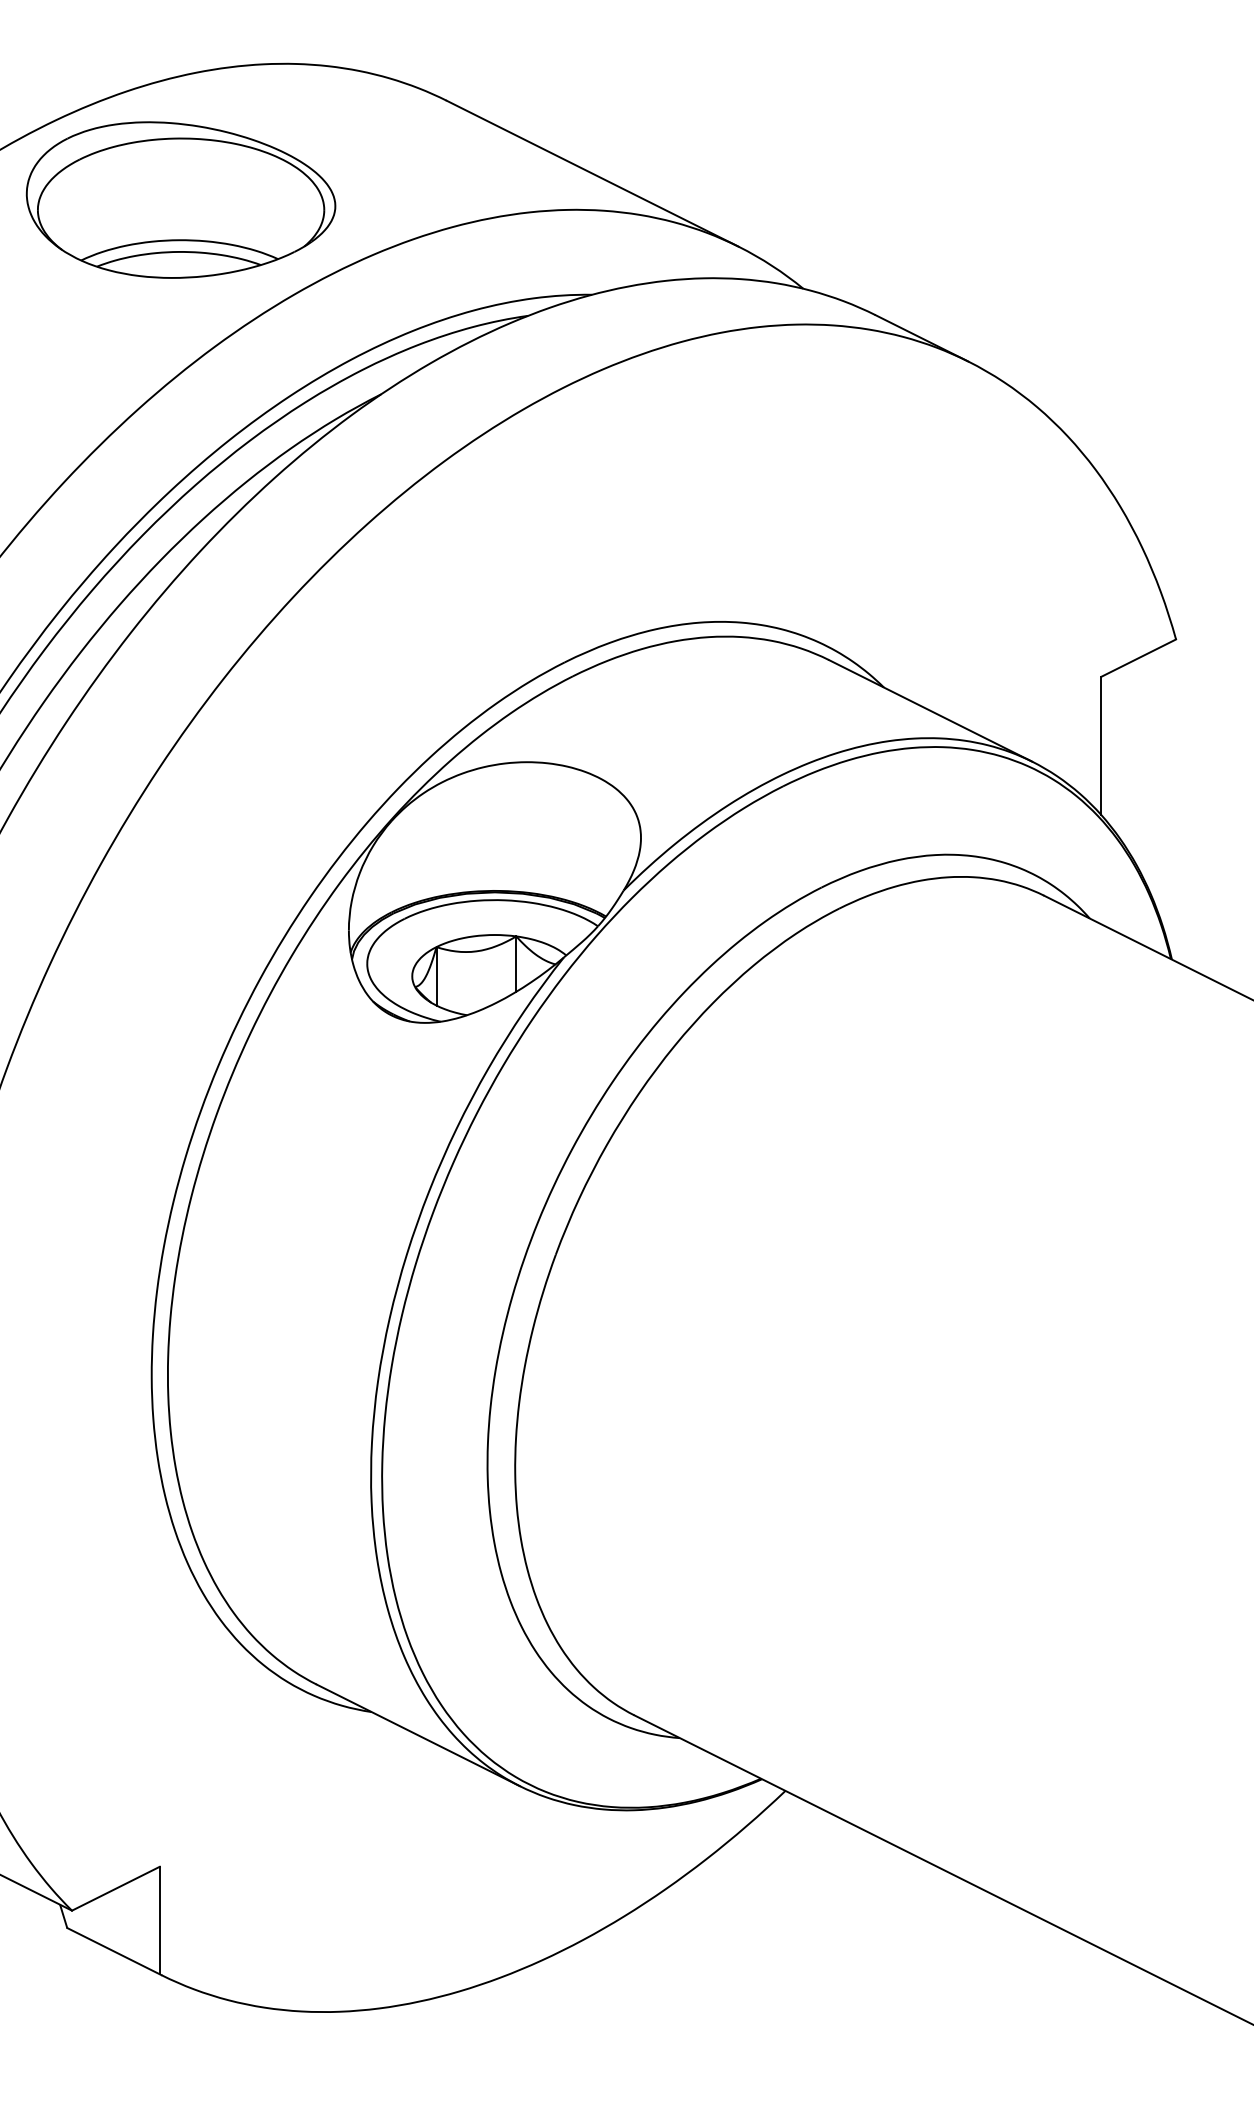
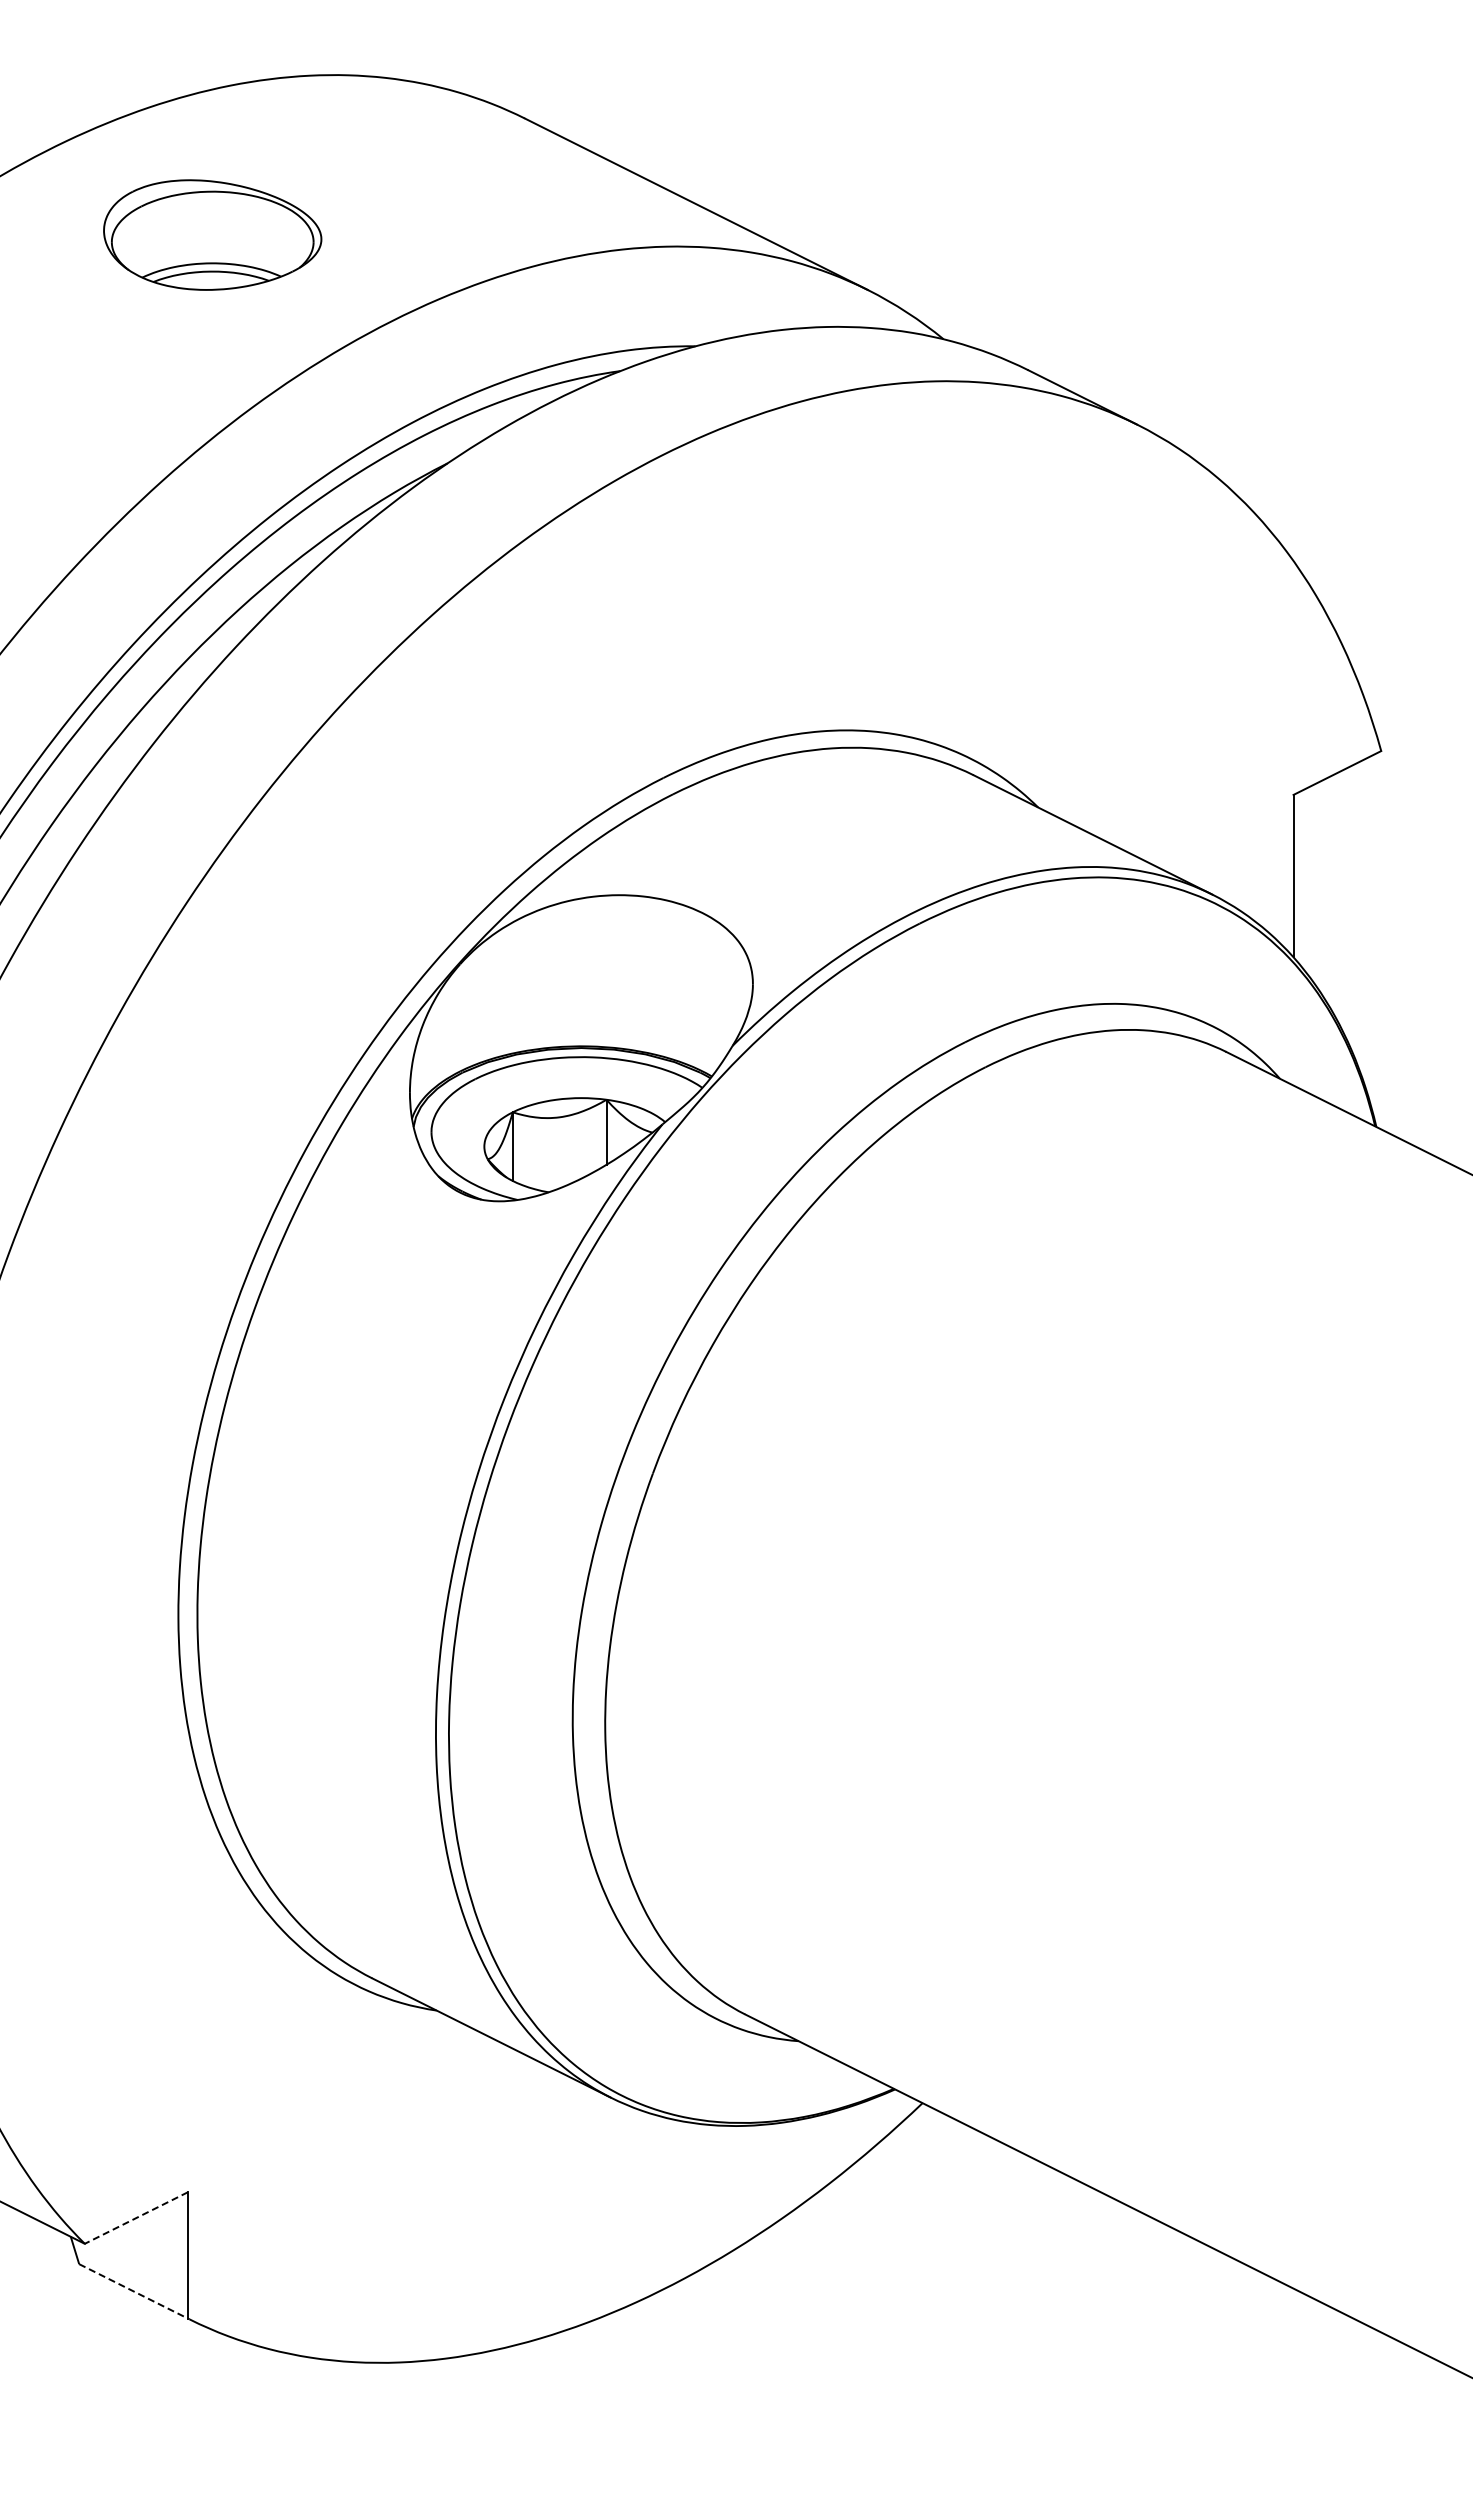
part: (180, 199) -> (212, 234), size x0.6
line: (116, 1889) -> (136, 2218), solid -> dashed
line: (114, 1951) -> (134, 2291), solid -> dashed

